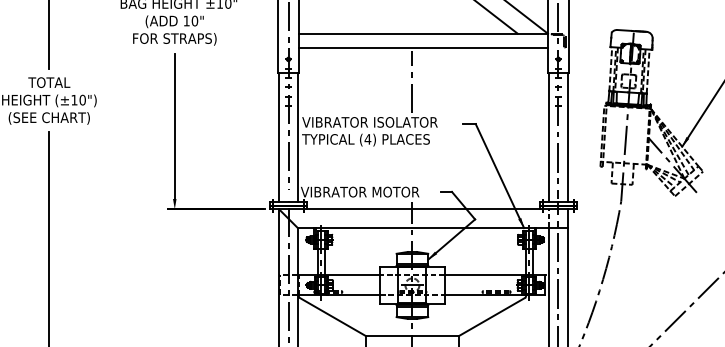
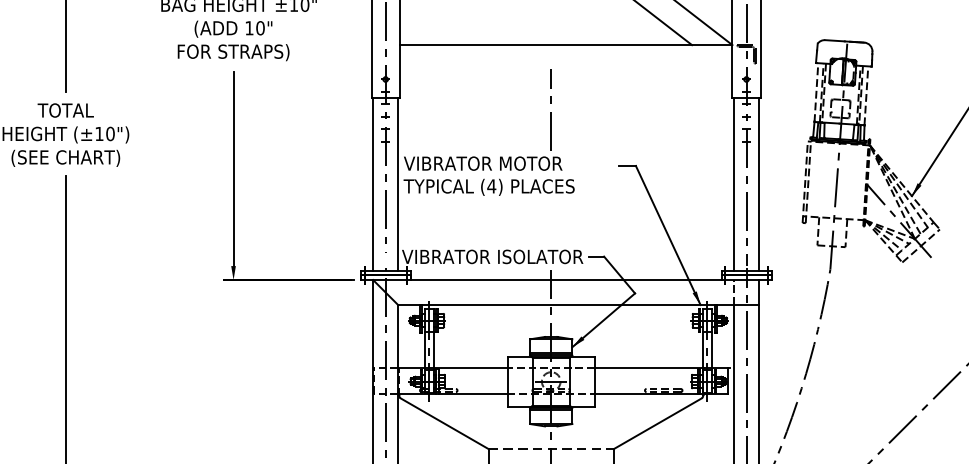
line: (423, 47) -> (566, 63), removed
text: (406, 122) -> (543, 163), VIBRATOR ISOLATOR -> VIBRATOR MOTOR
text: (405, 191) -> (541, 256), VIBRATOR MOTOR -> VIBRATOR ISOLATOR
line: (412, 335) -> (551, 448), solid -> dashed

